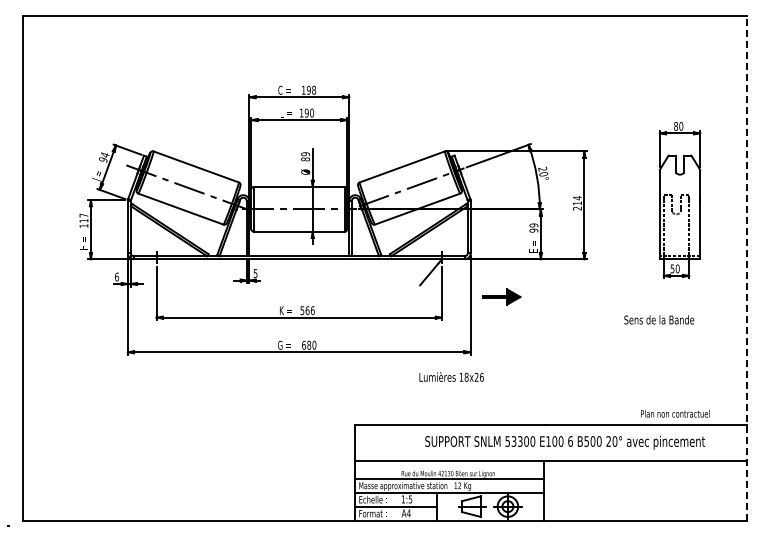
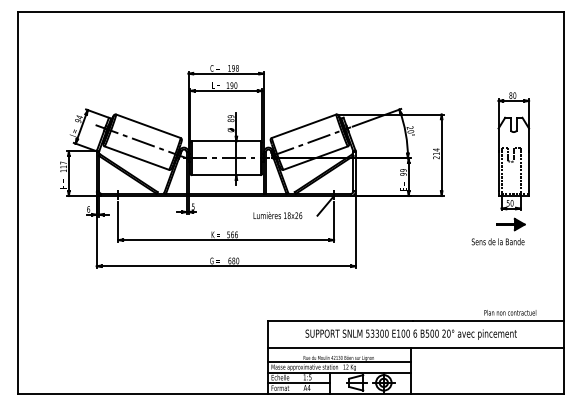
line: (746, 268) -> (564, 203), dashed -> solid
part: (501, 296) -> (510, 224), moved
text: (451, 376) -> (277, 215), moved
text: (565, 442) -> (411, 334), moved

